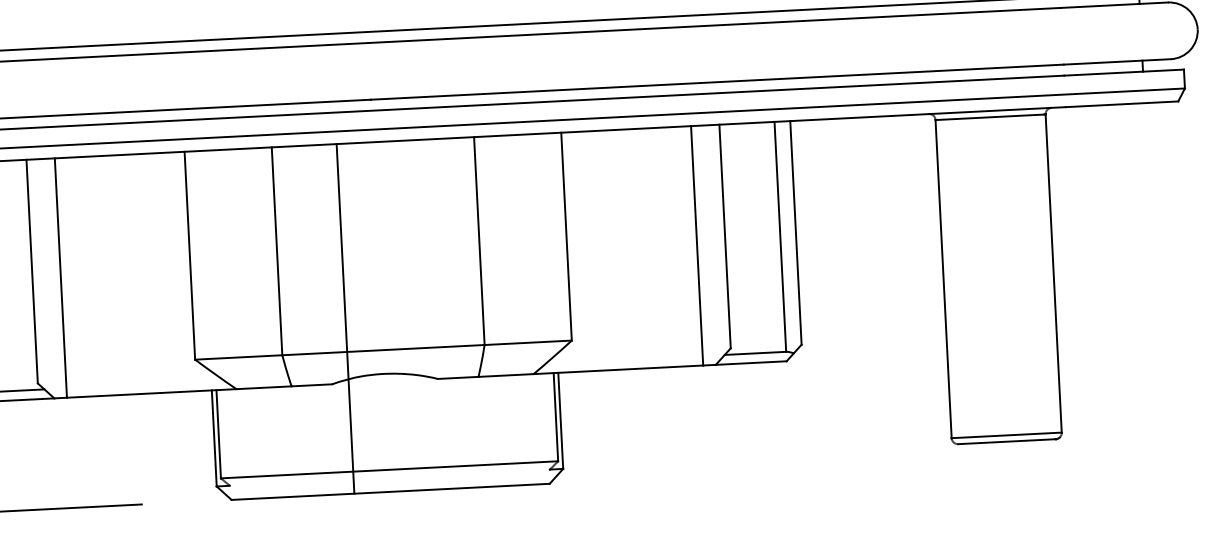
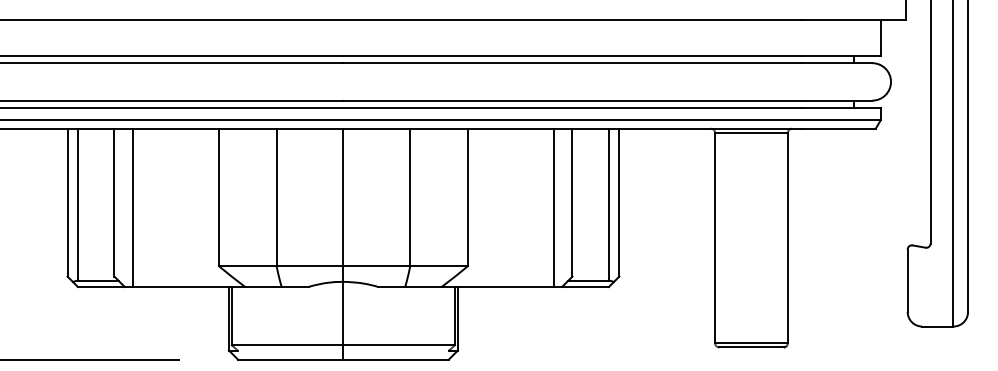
line: (345, 317) -> (343, 243), moved

